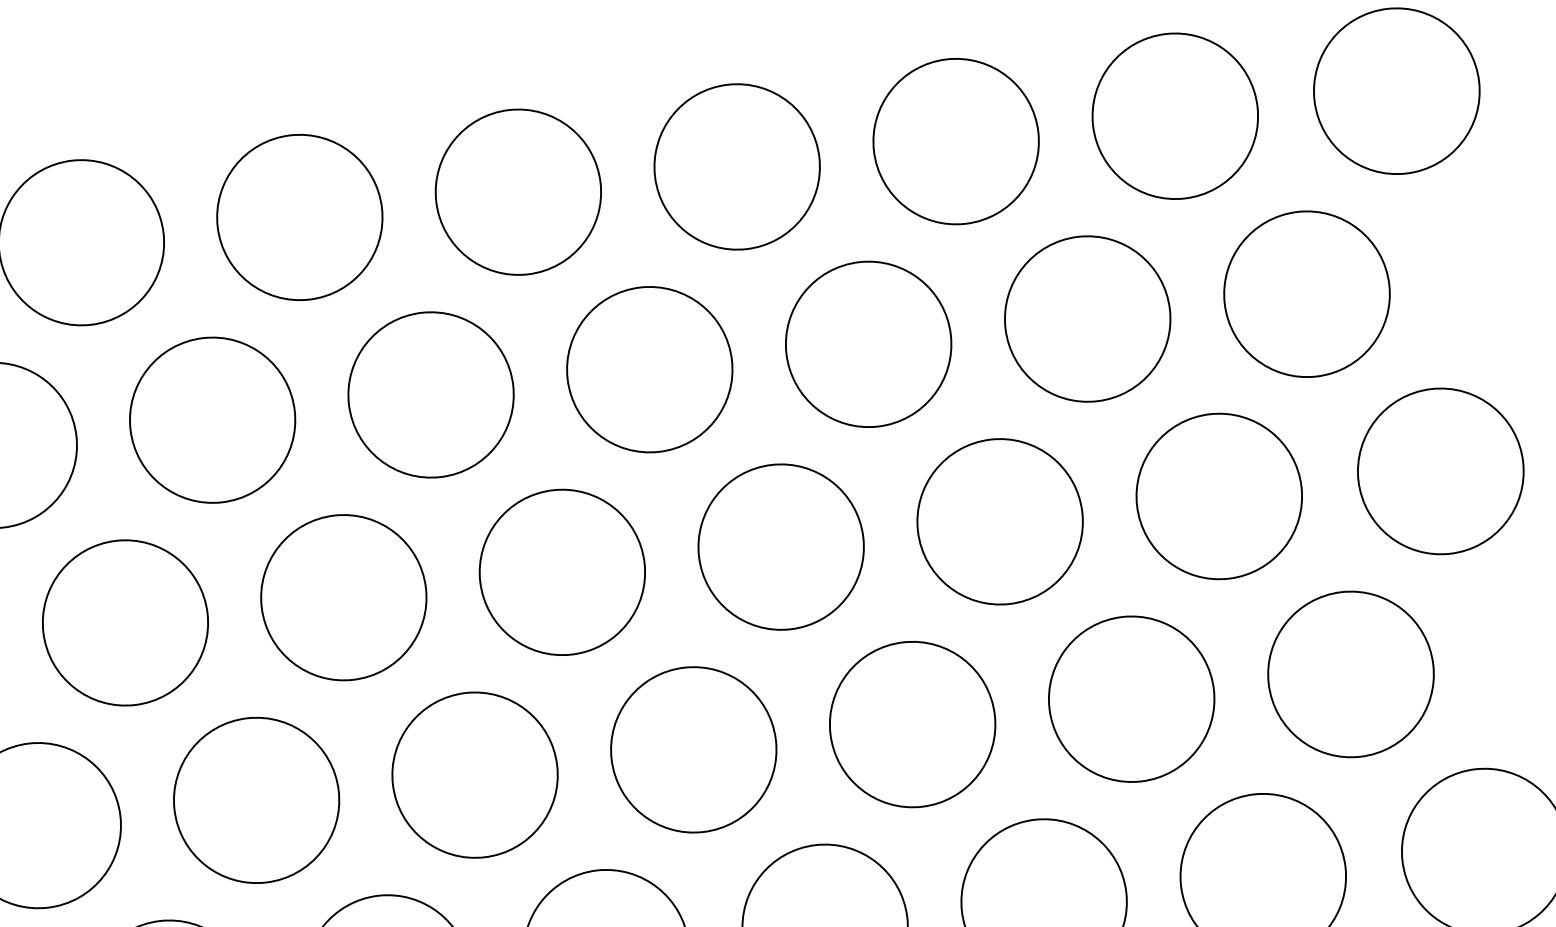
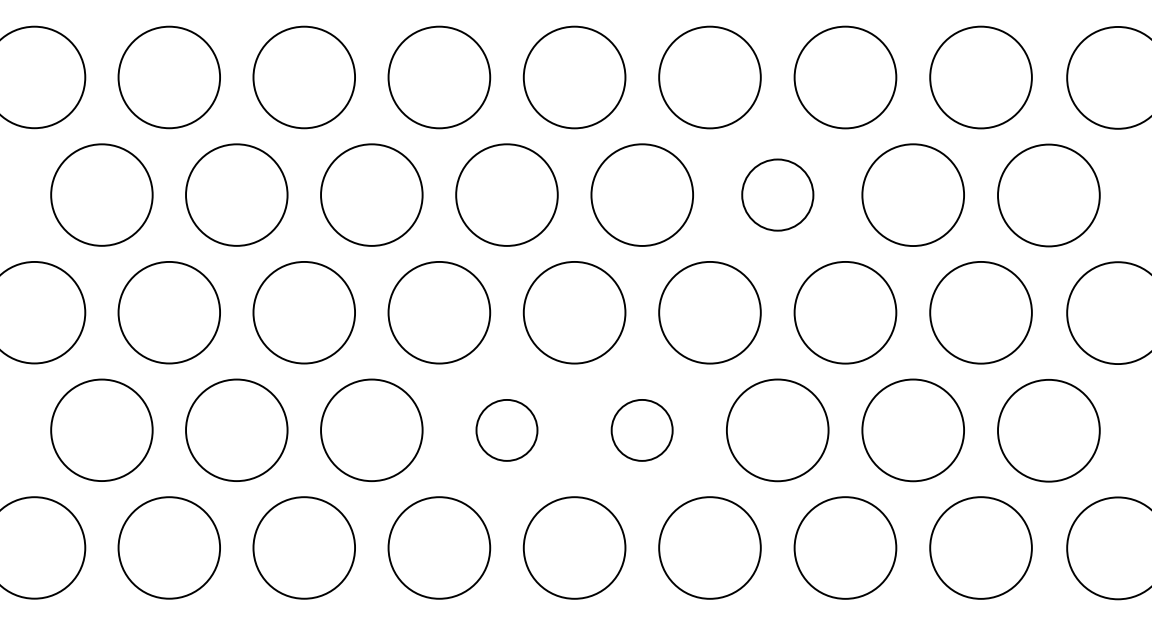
part: (868, 343) -> (777, 194), size x0.7
part: (692, 750) -> (641, 430), size x0.6
part: (474, 775) -> (506, 430), size x0.6

